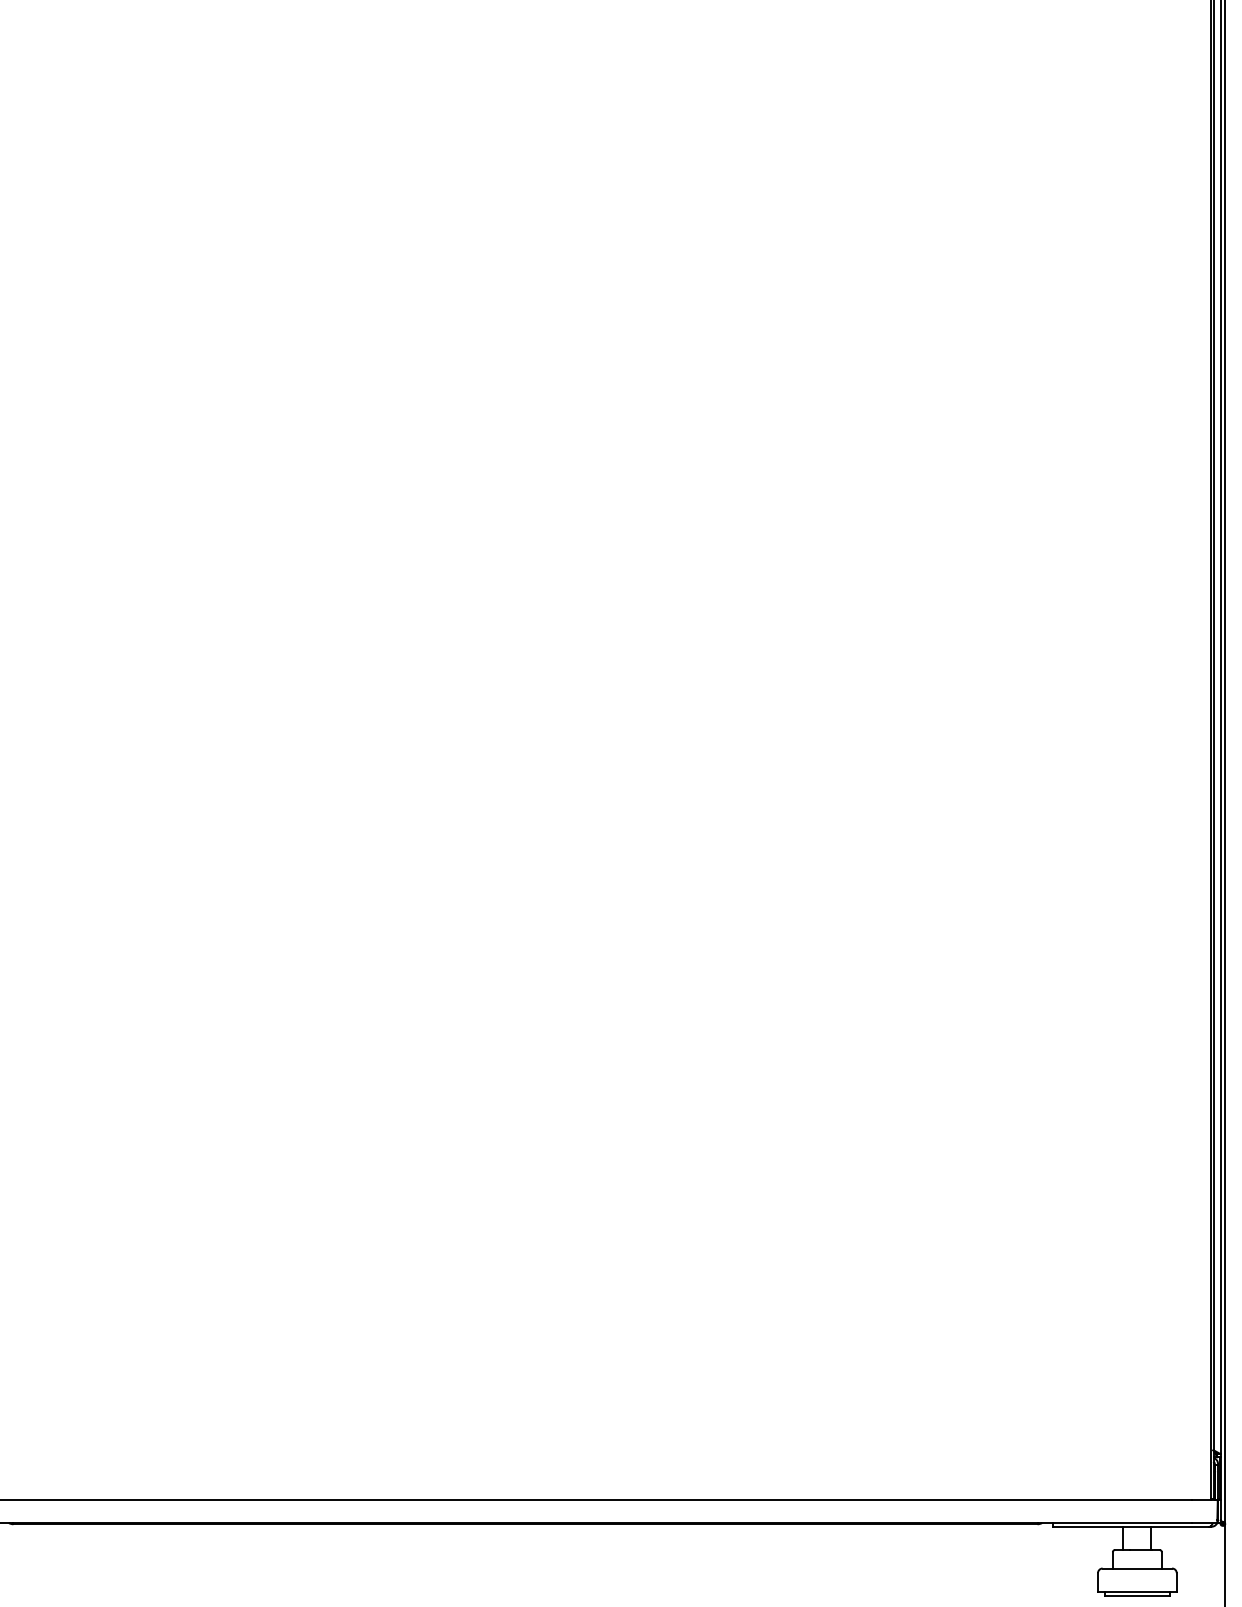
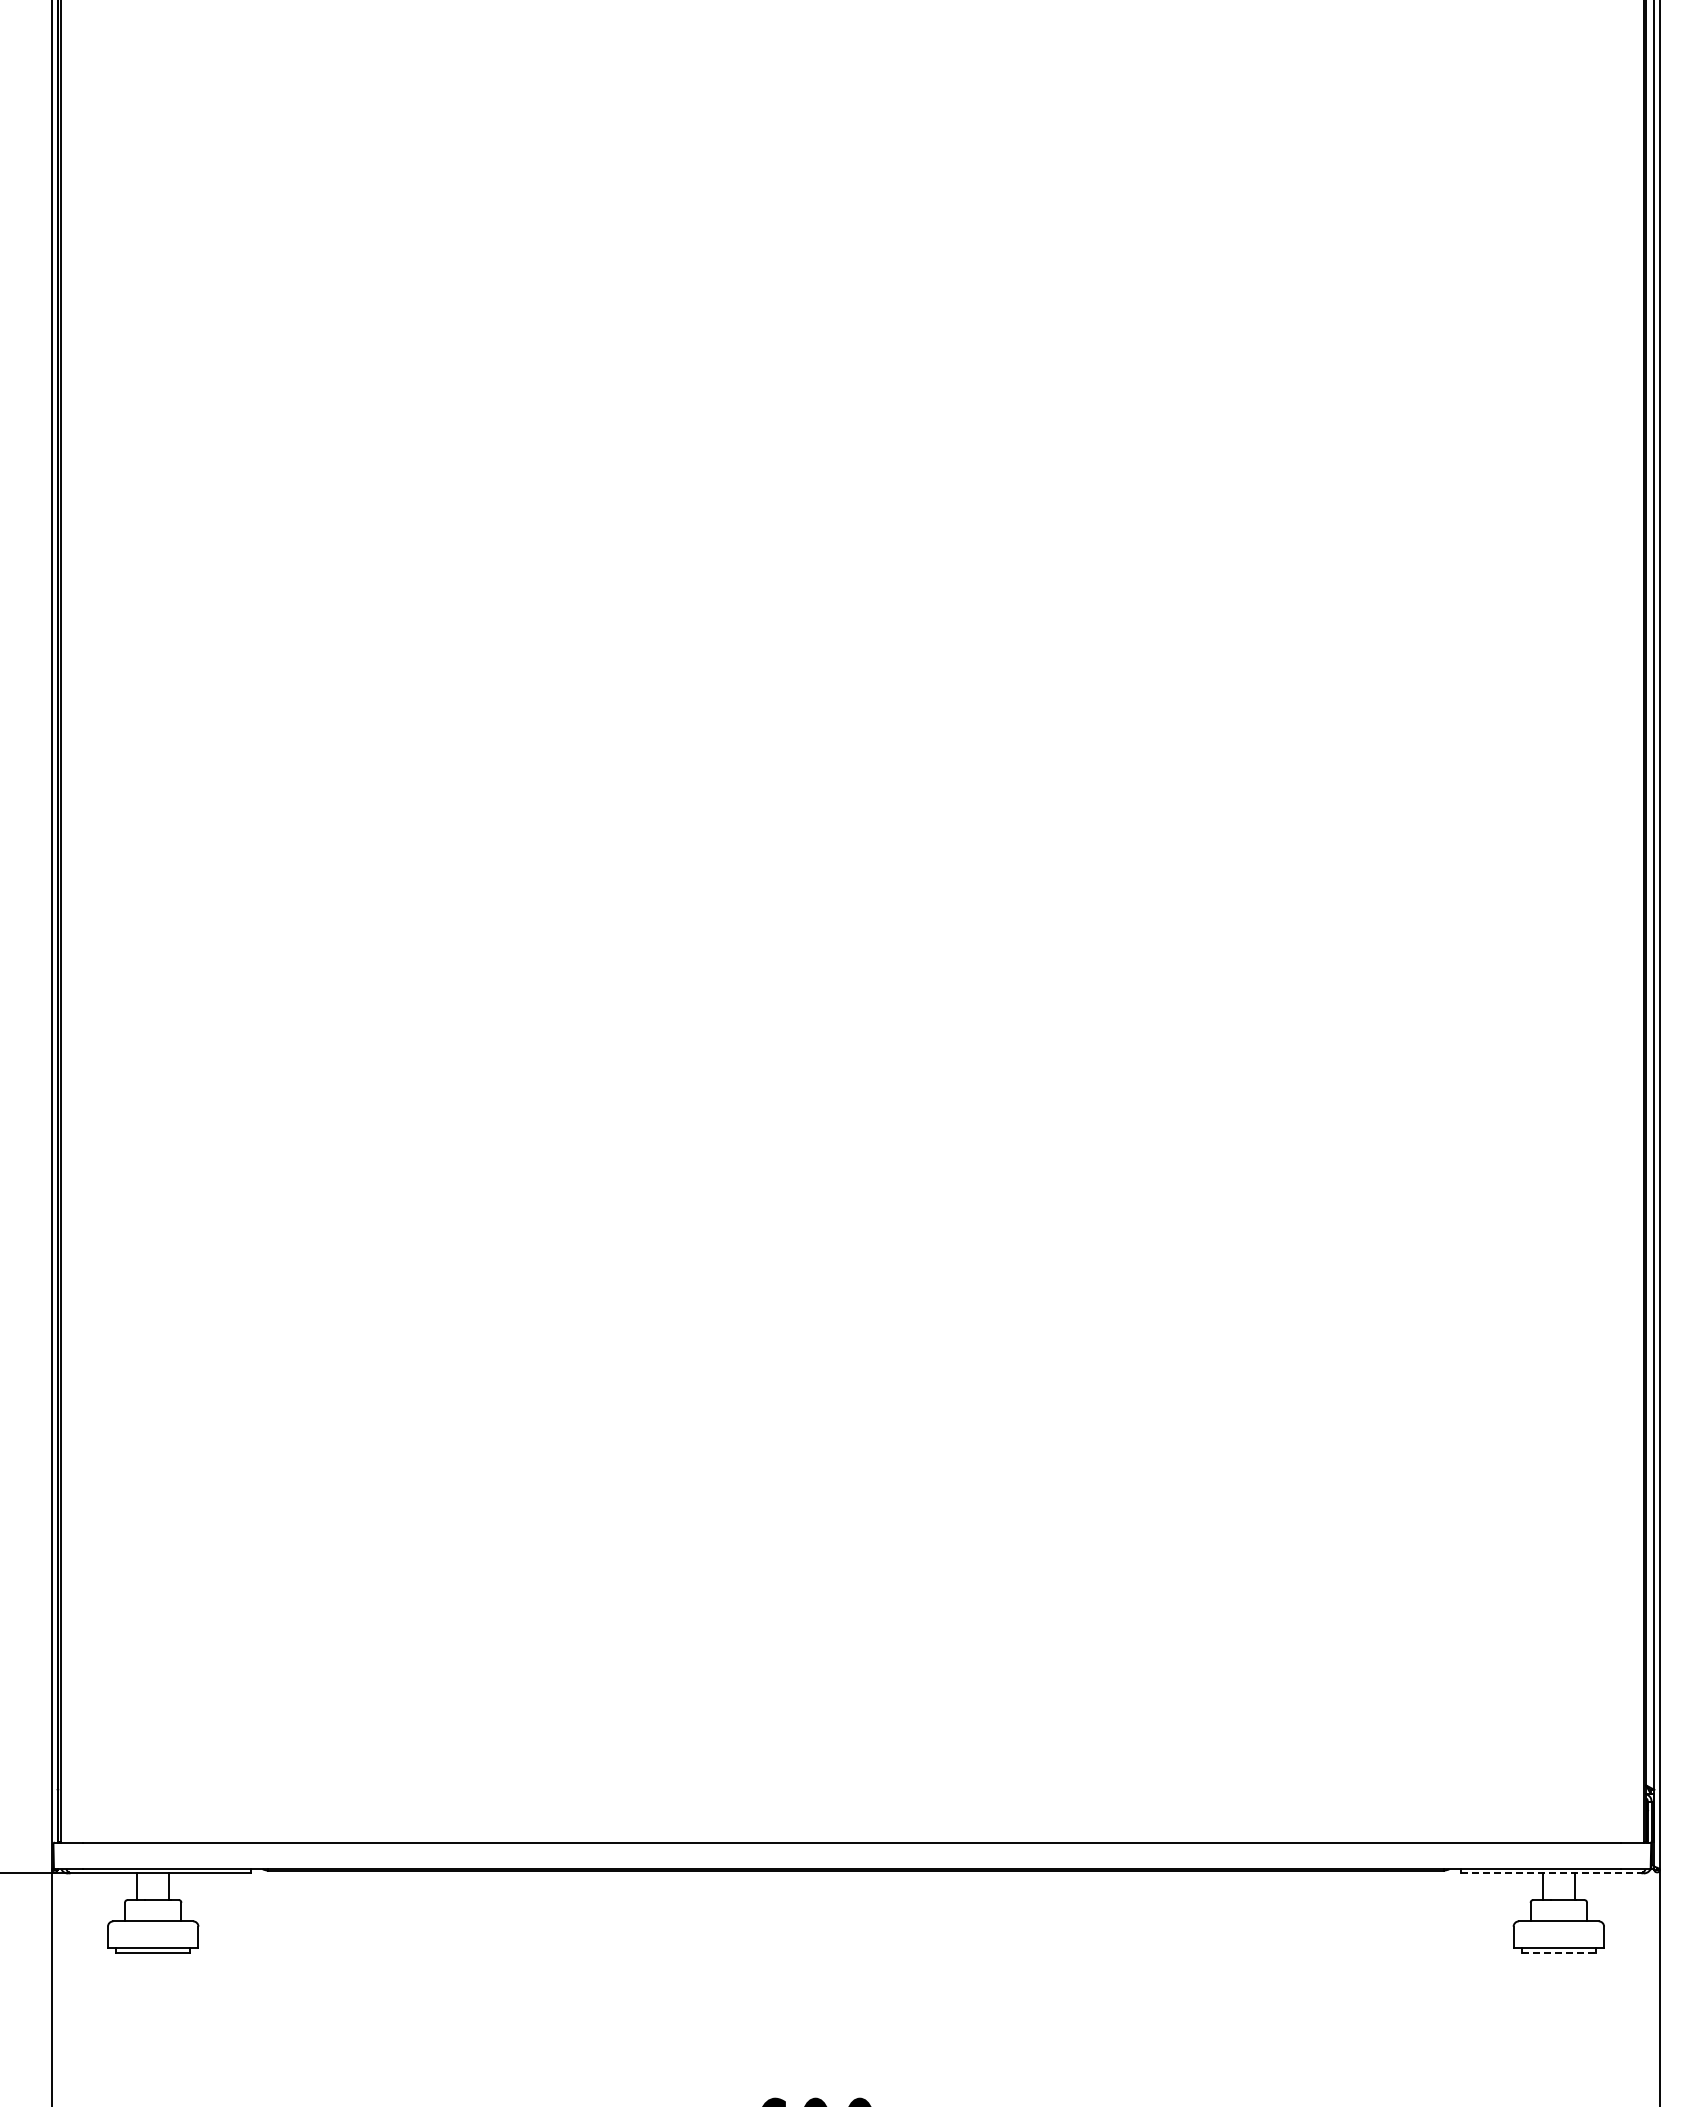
line: (1131, 1526) -> (1552, 1873), solid -> dashed
line: (1137, 1596) -> (1559, 1953), solid -> dashed

